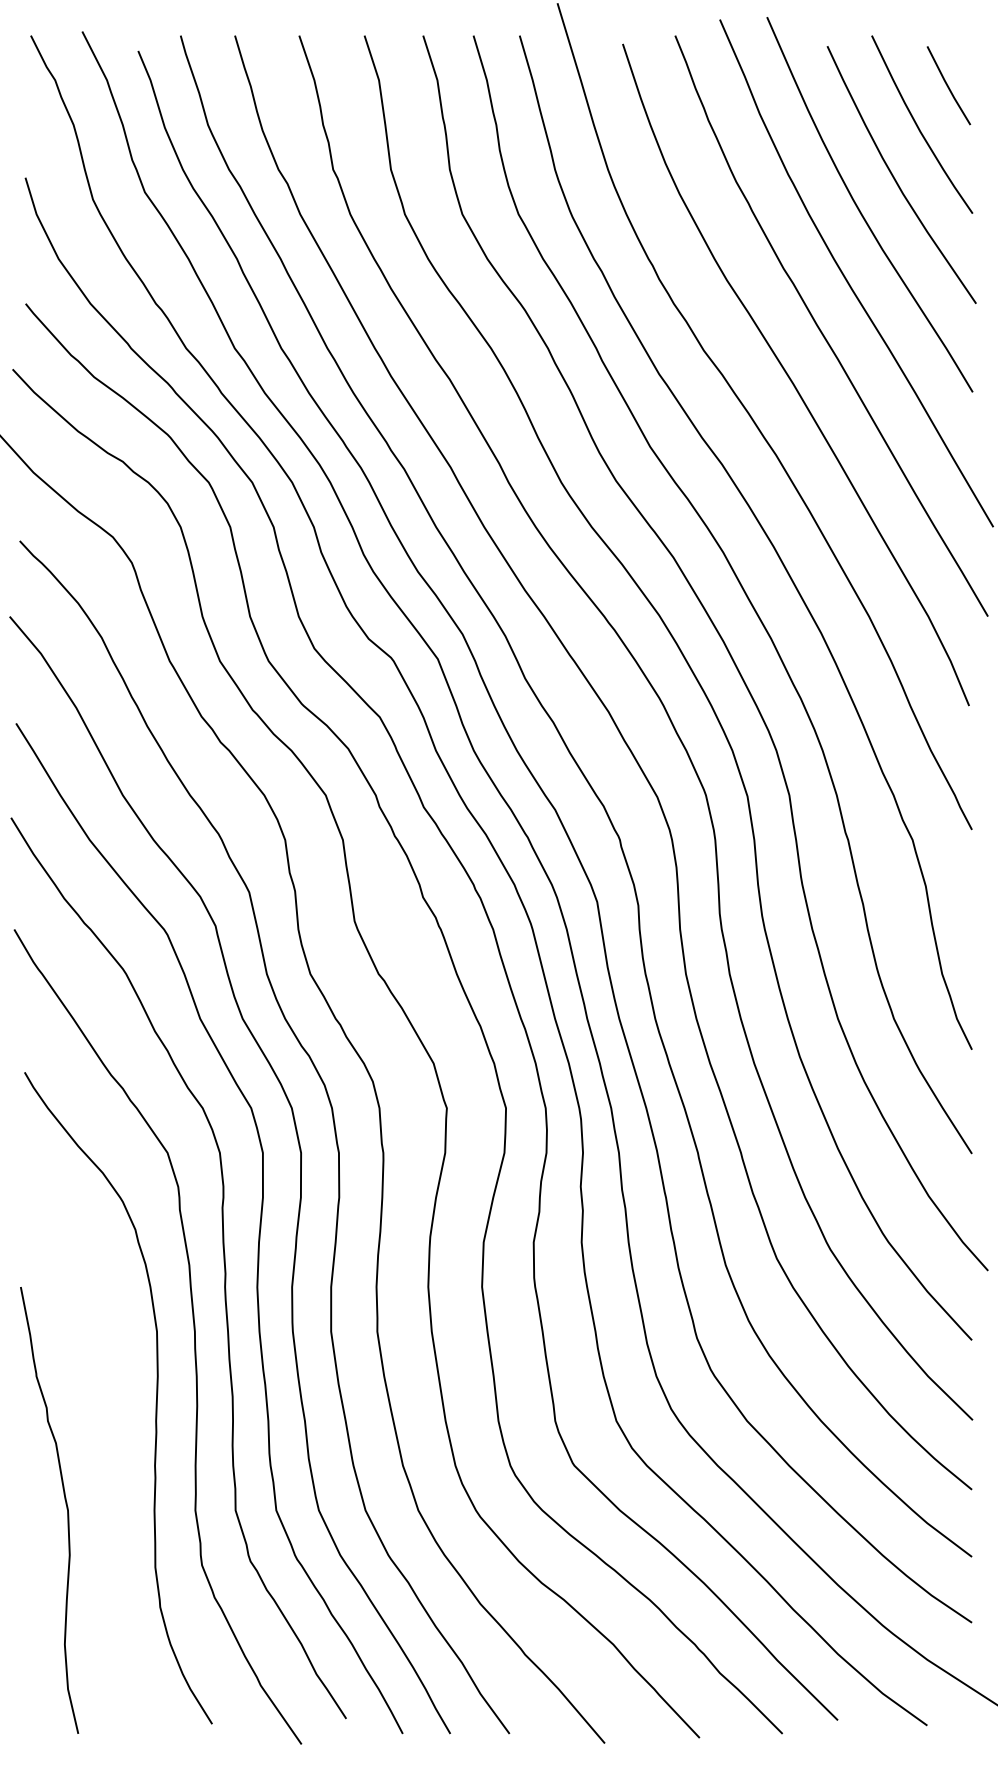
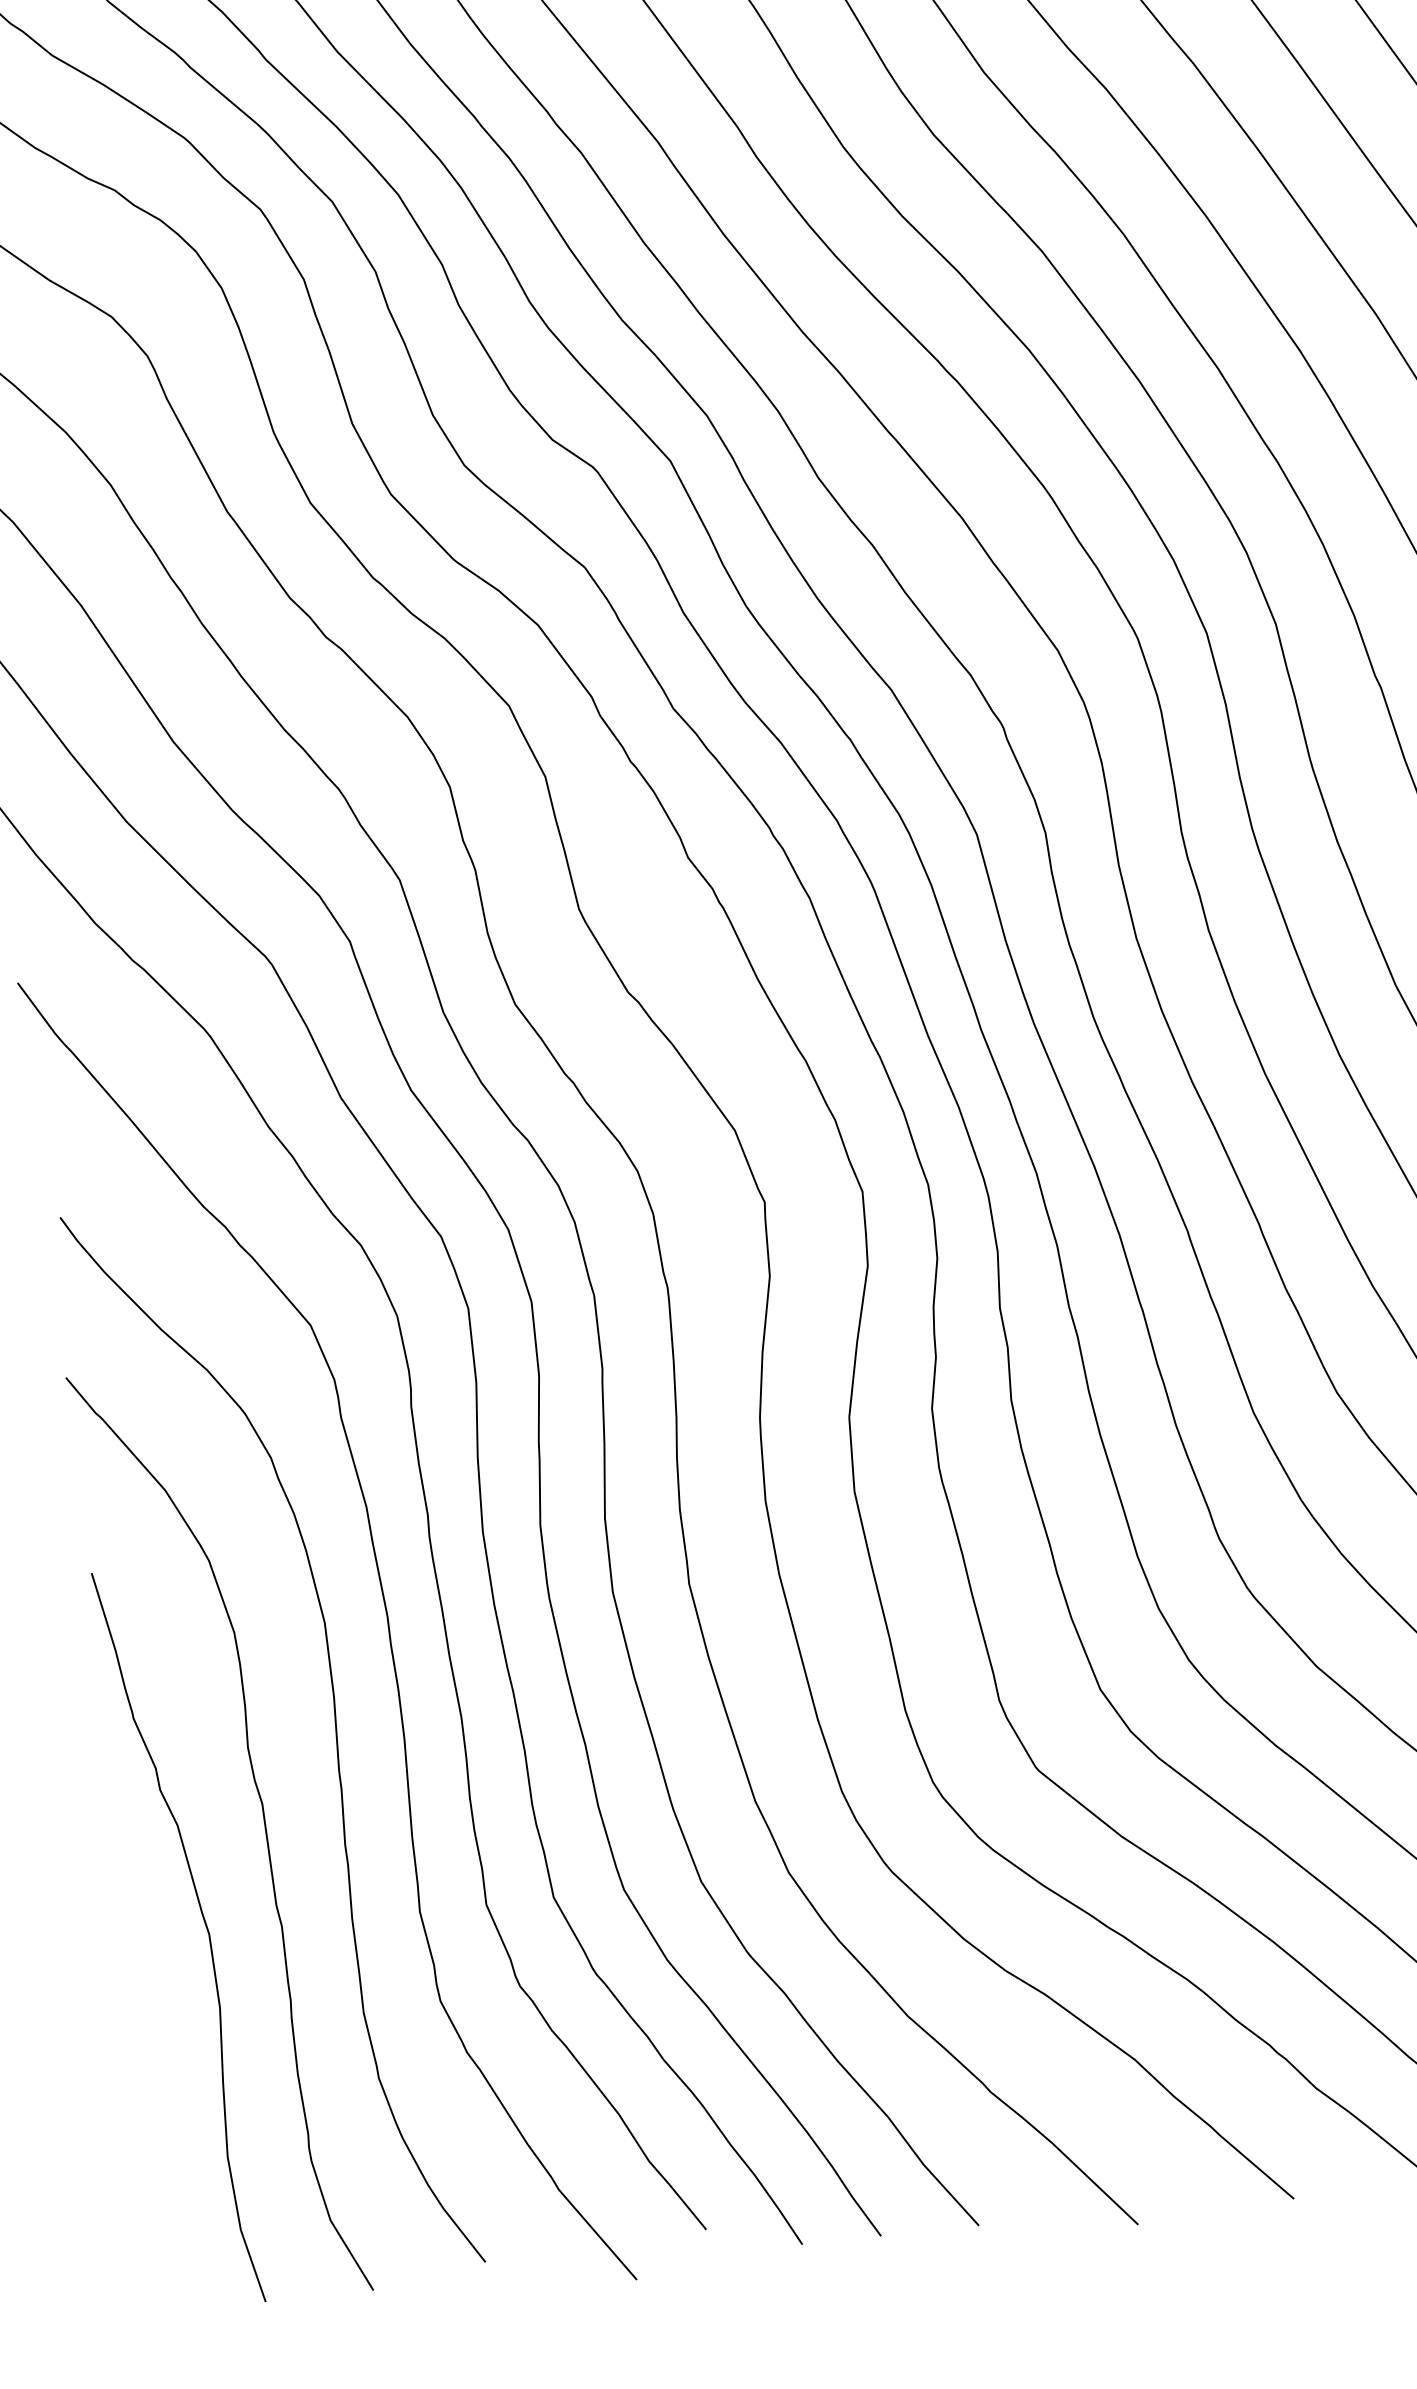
curve: (107, 1450) -> (263, 1828), added

